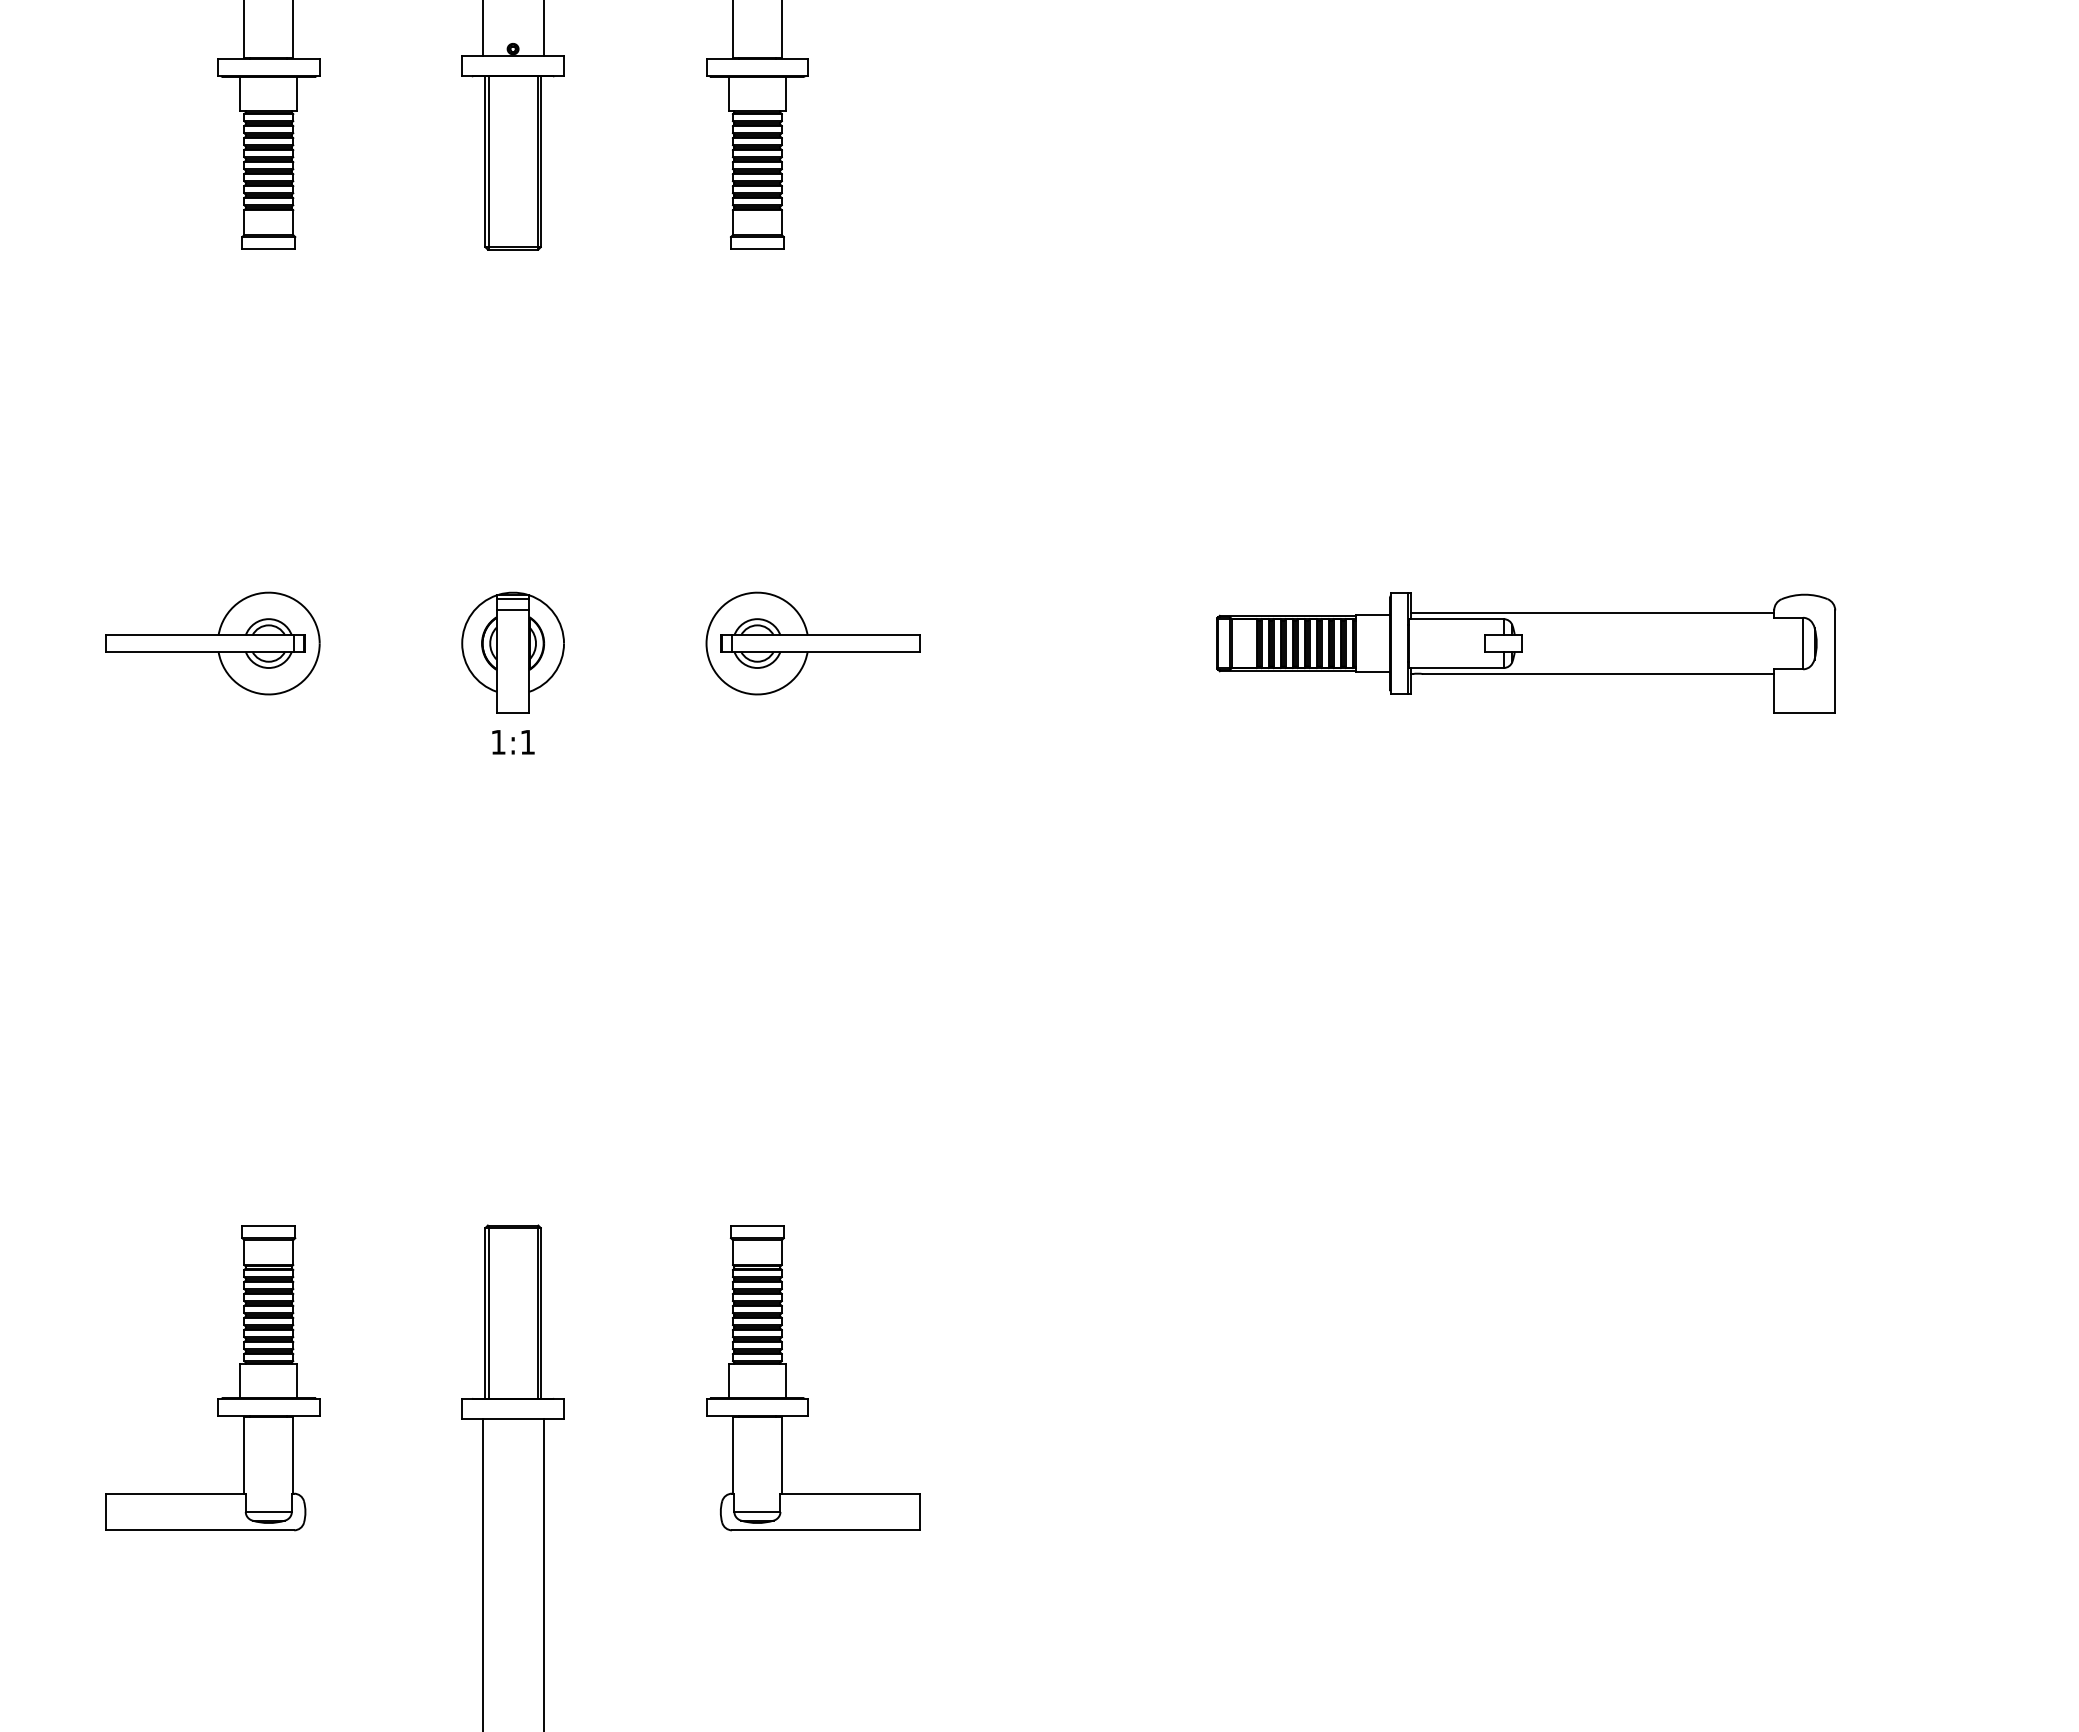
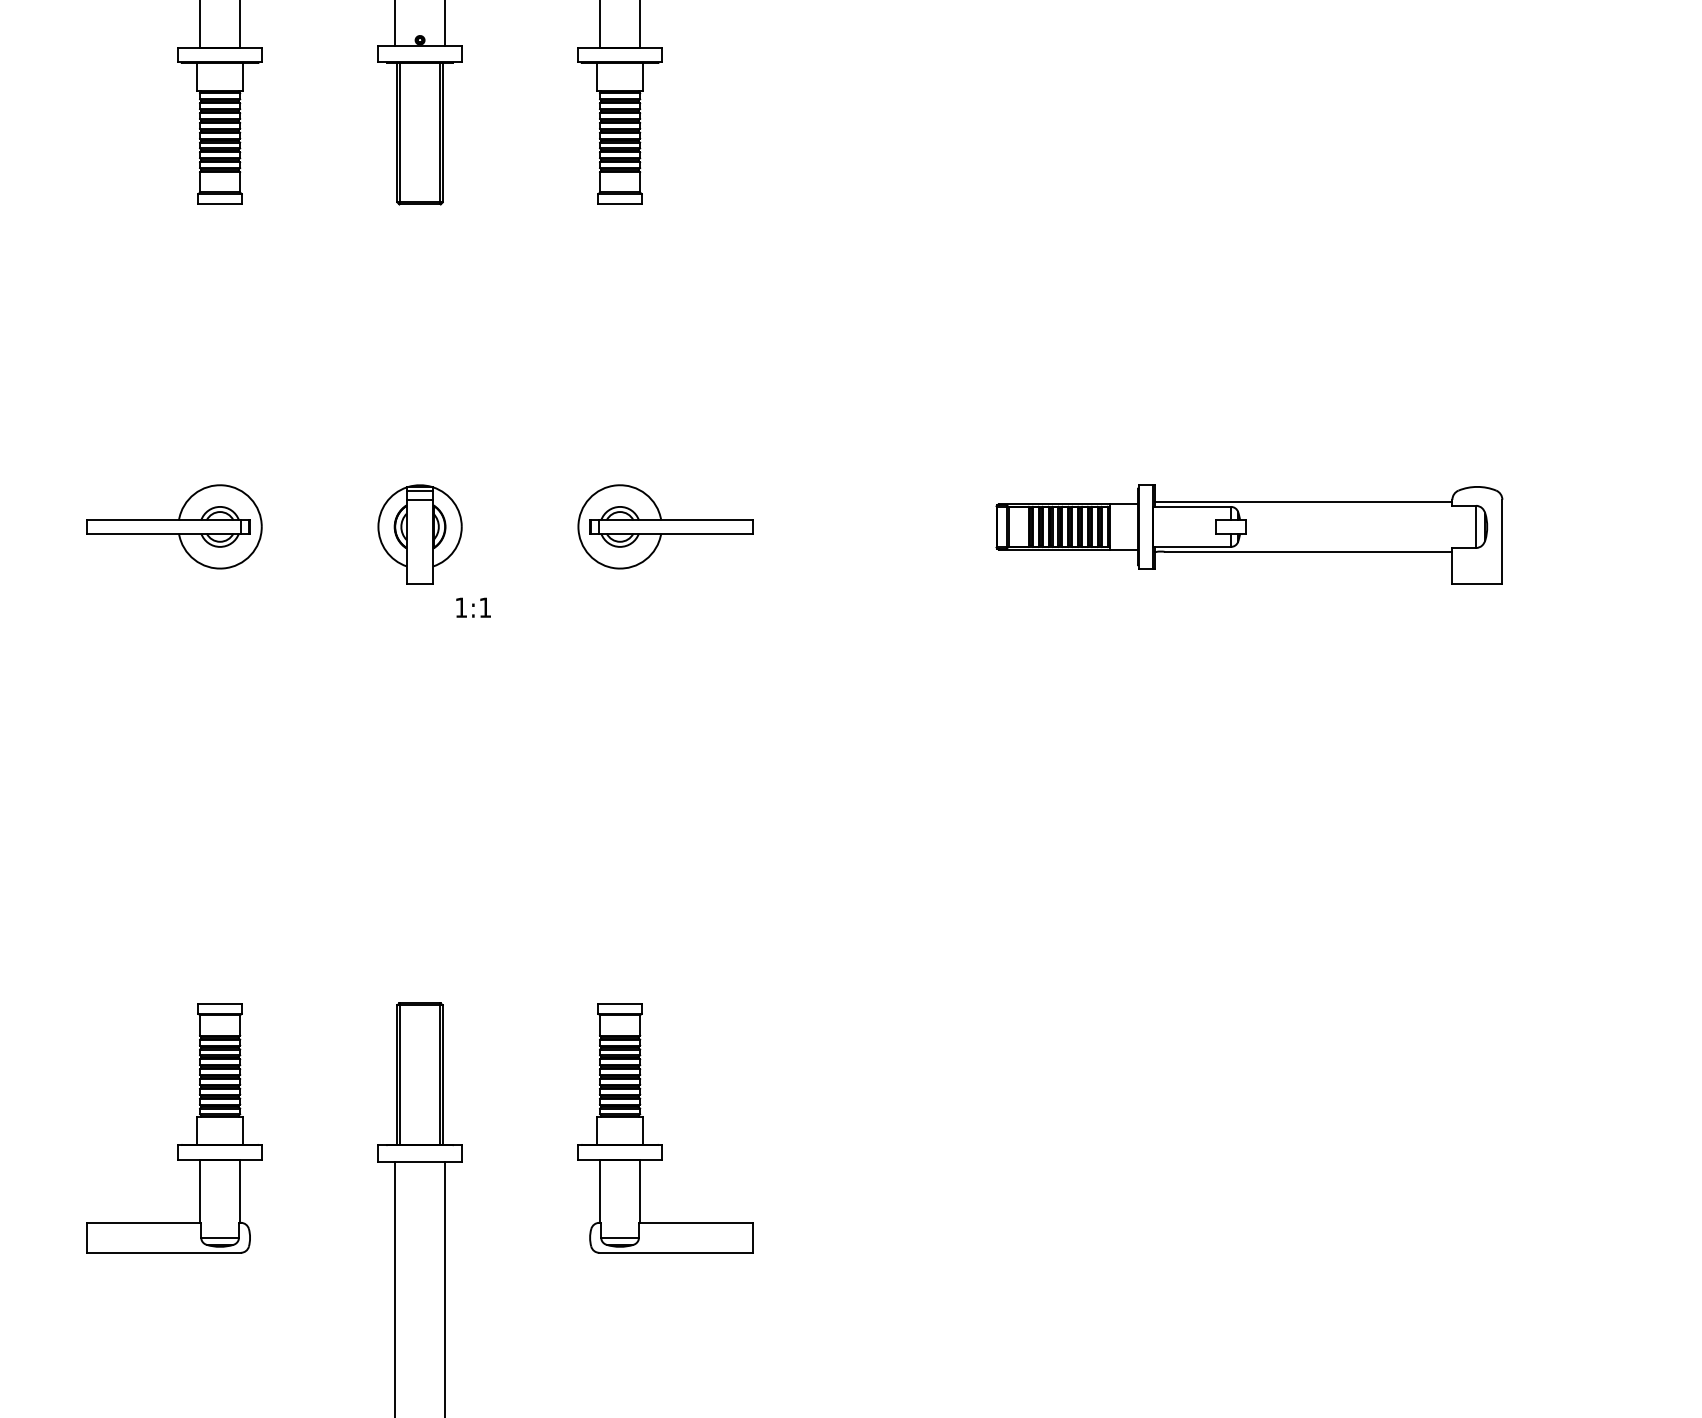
text: (513, 742) -> (473, 607), moved

